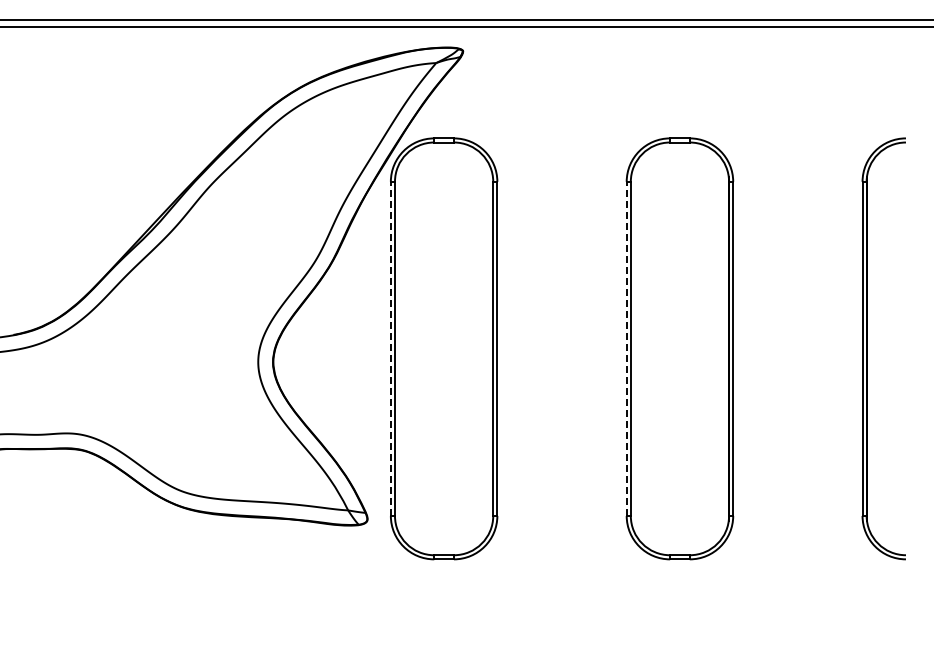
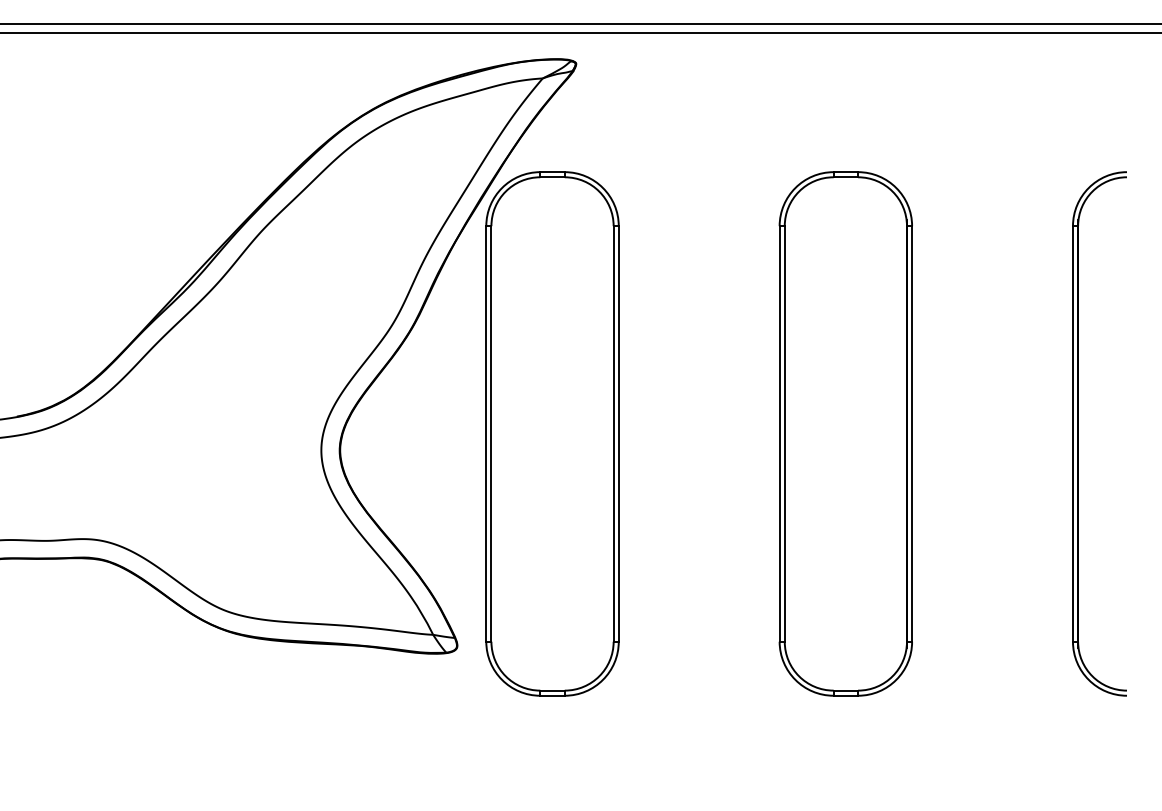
line: (390, 348) -> (485, 433), dashed -> solid
line: (626, 348) -> (779, 433), dashed -> solid

